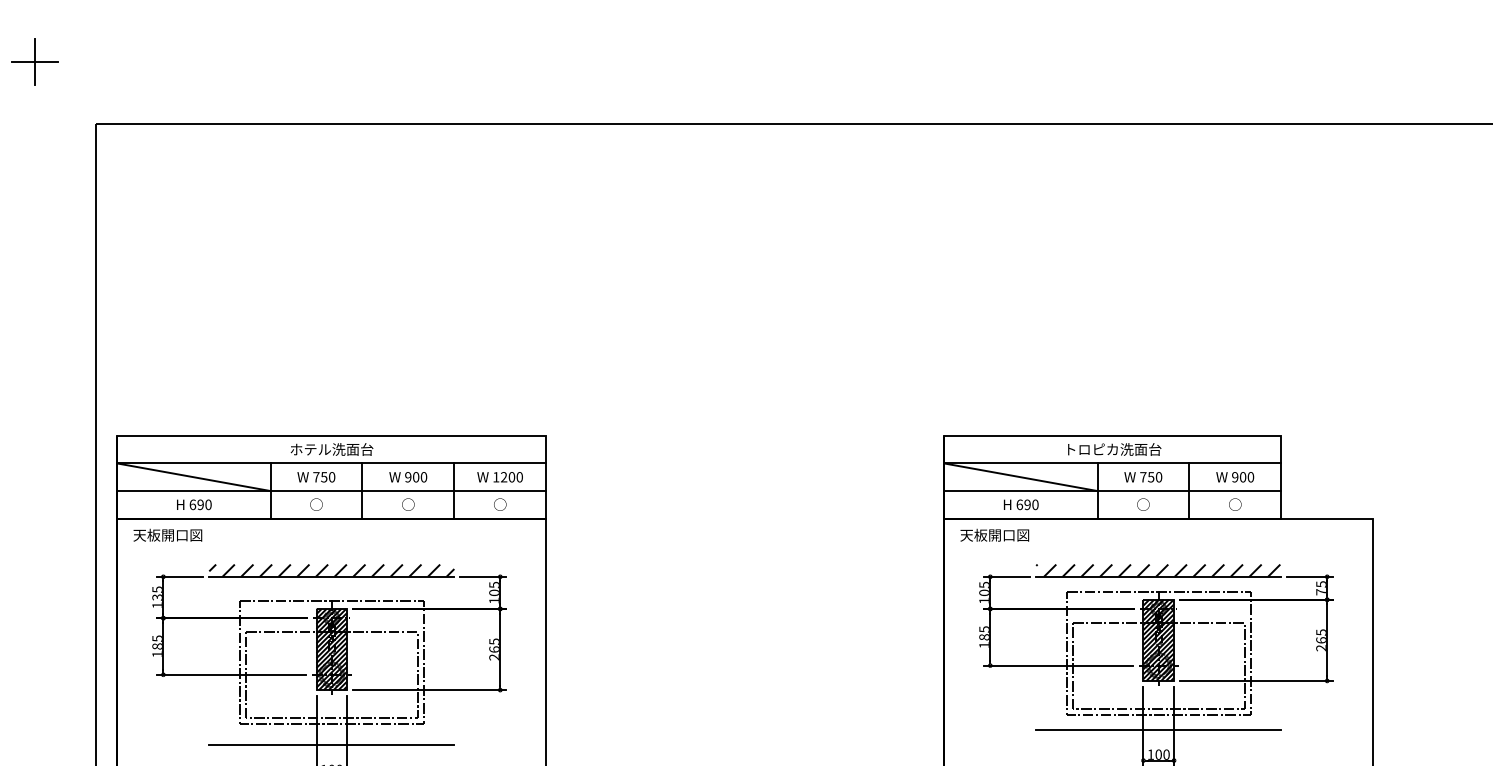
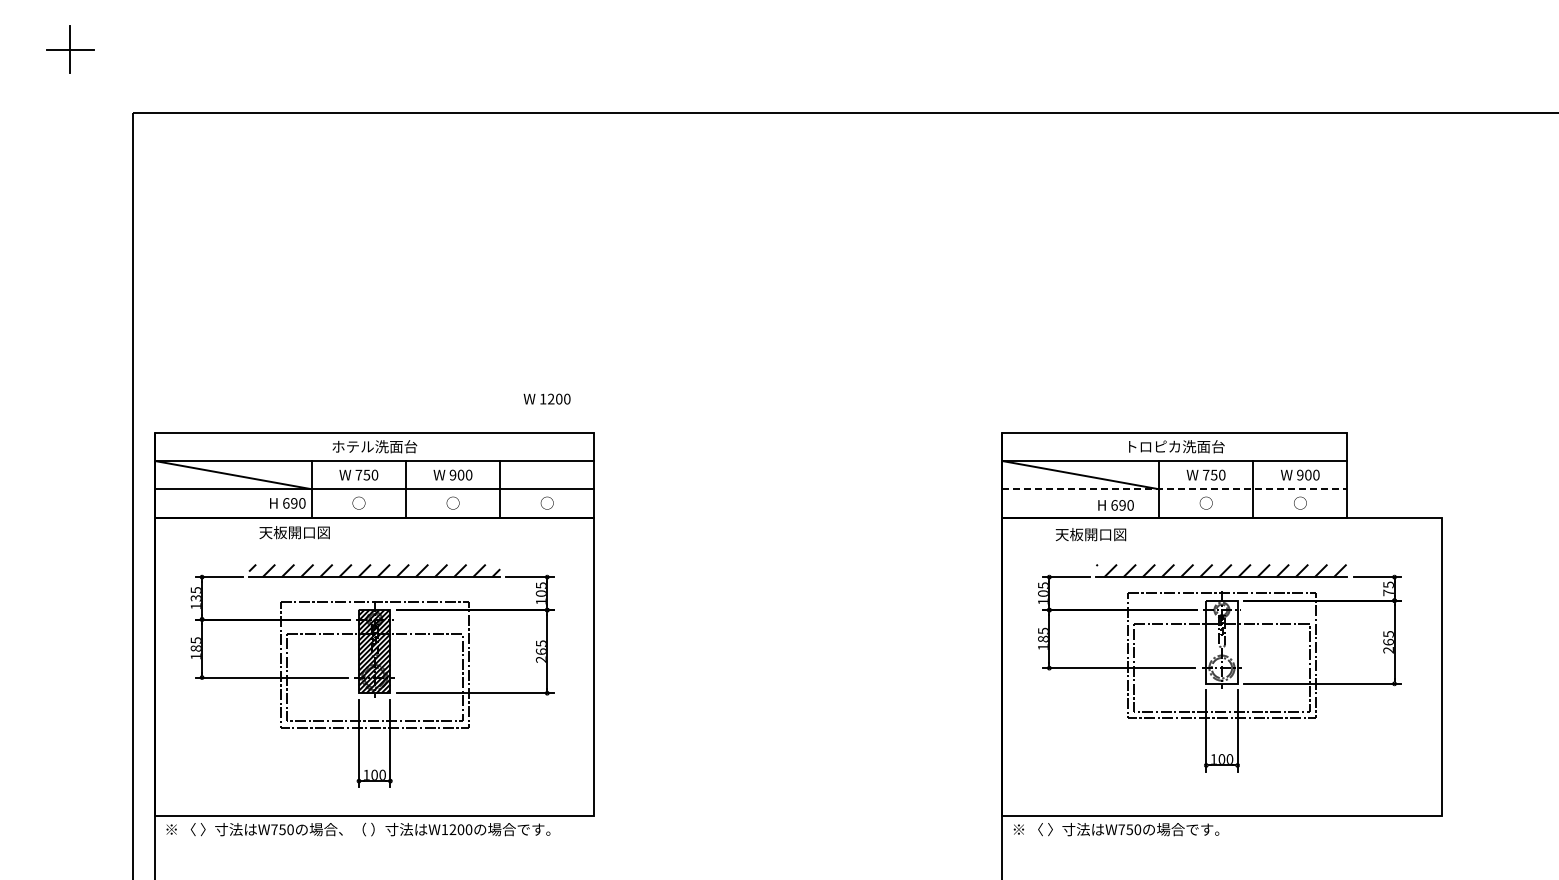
text: (499, 476) -> (546, 398), moved
line: (1112, 491) -> (1174, 489), solid -> dashed
text: (194, 504) -> (287, 503), moved
text: (1020, 504) -> (1115, 505), moved
text: (167, 535) -> (294, 532), moved
text: (994, 535) -> (1090, 534), moved
hatch: (1158, 639) -> (1221, 641), removed
line: (1158, 730) -> (1221, 734), removed
line: (331, 745) -> (374, 749), removed

